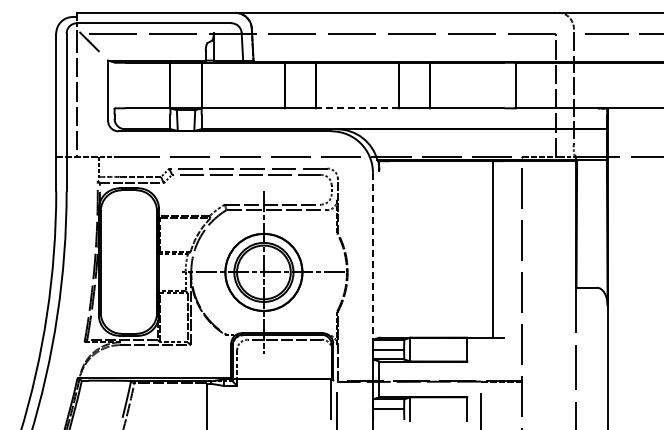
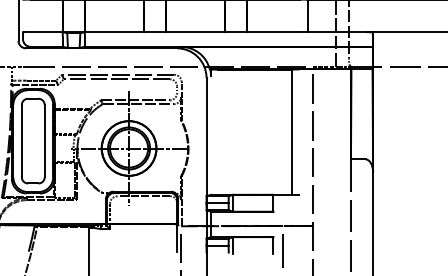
line: (356, 108) -> (194, 32), dashed -> solid
part: (128, 261) -> (32, 140), added
line: (372, 261) -> (206, 140), dashed -> solid

